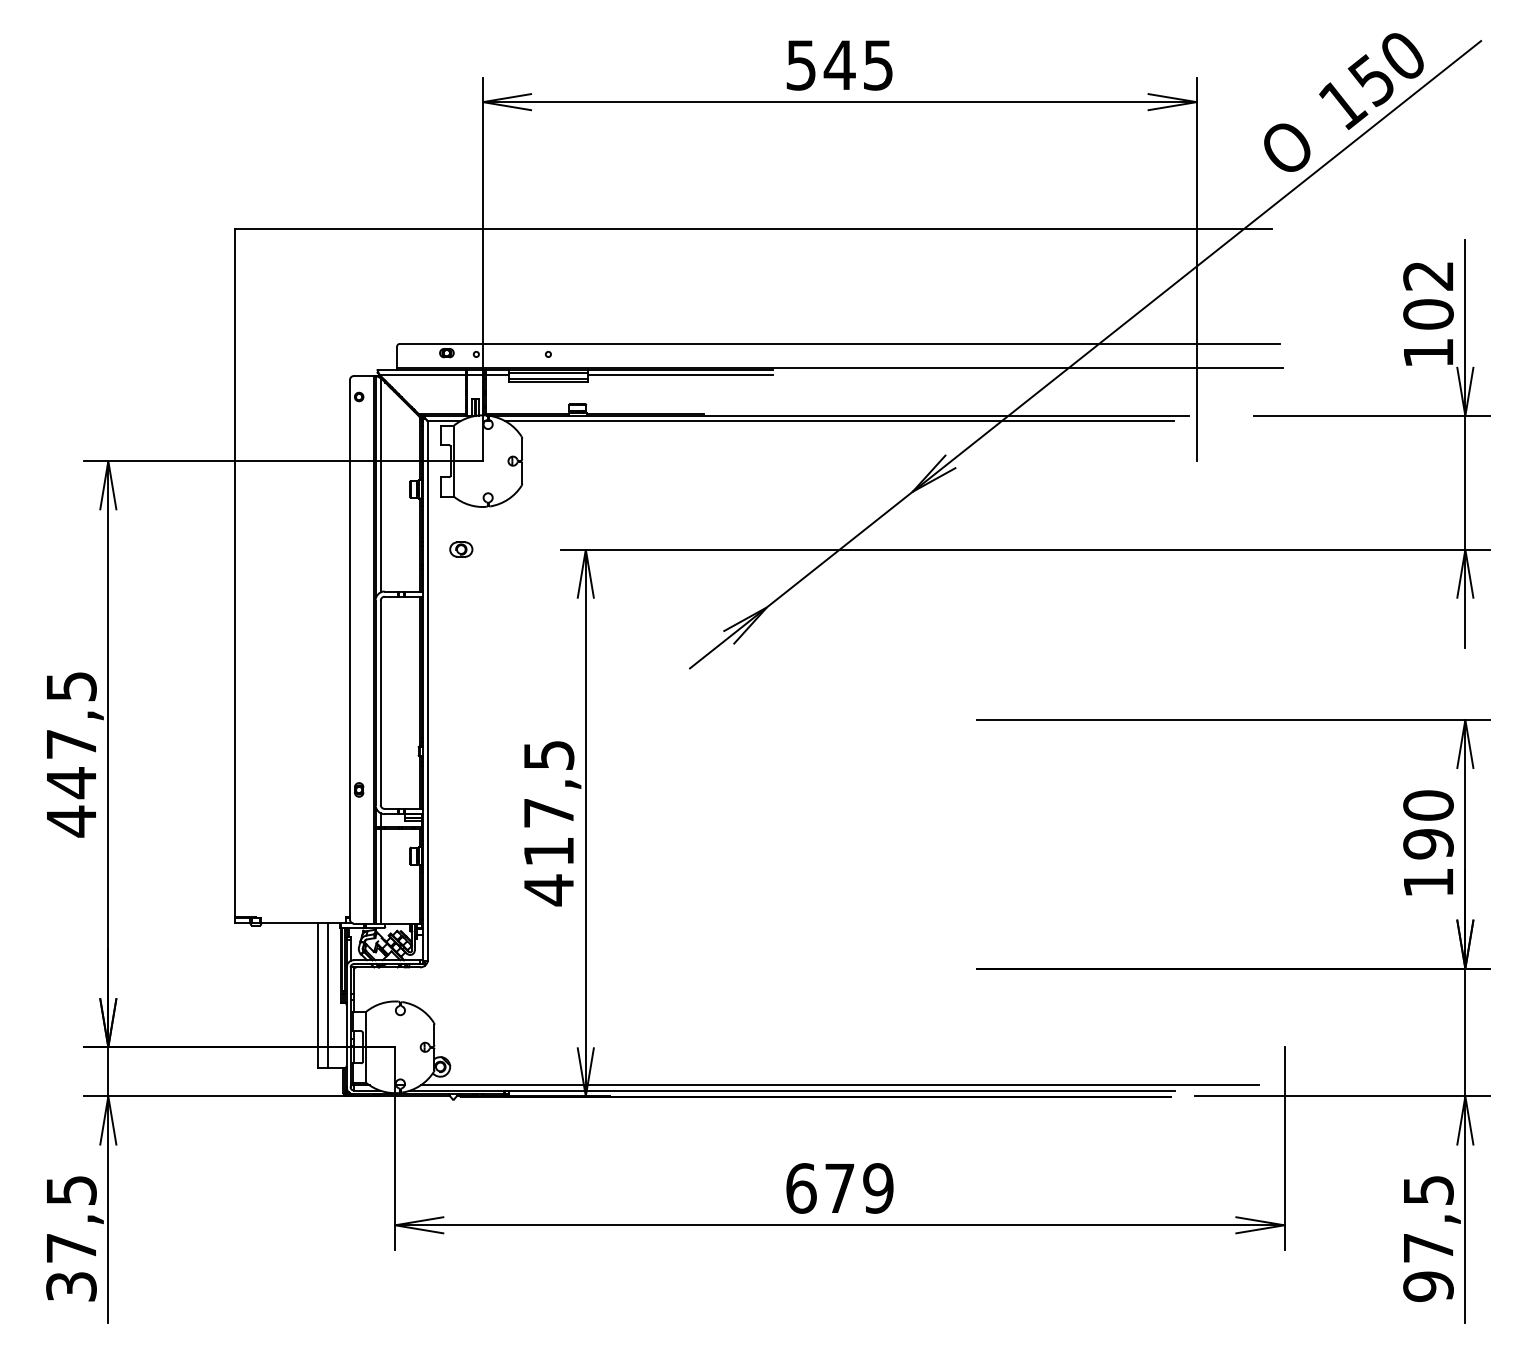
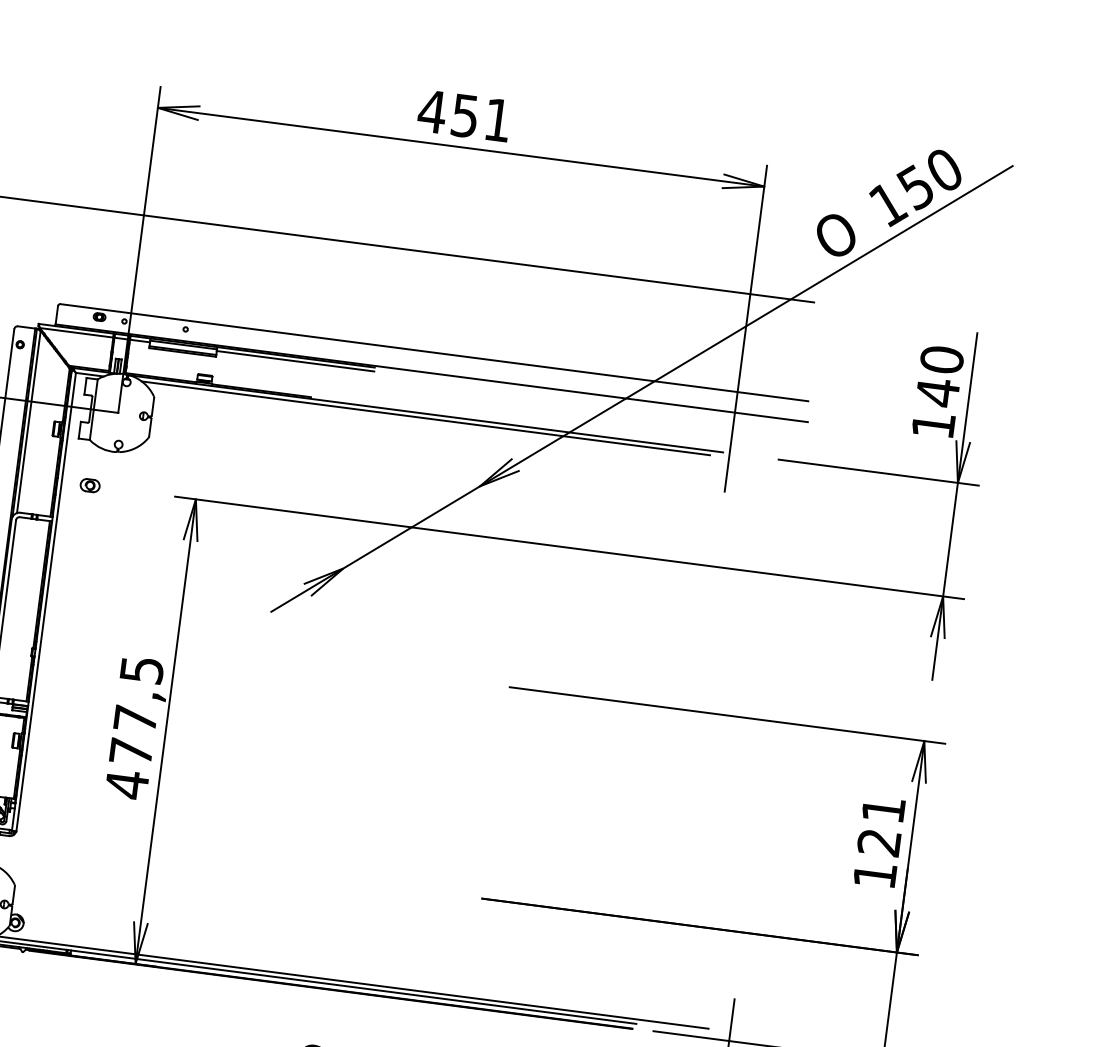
text: (838, 65) -> (464, 115), 545 -> 451
text: (1428, 295) -> (939, 376), 102 -> 140
text: (1428, 824) -> (881, 825), 190 -> 121
text: (548, 851) -> (130, 751), 417,5 -> 477,5

